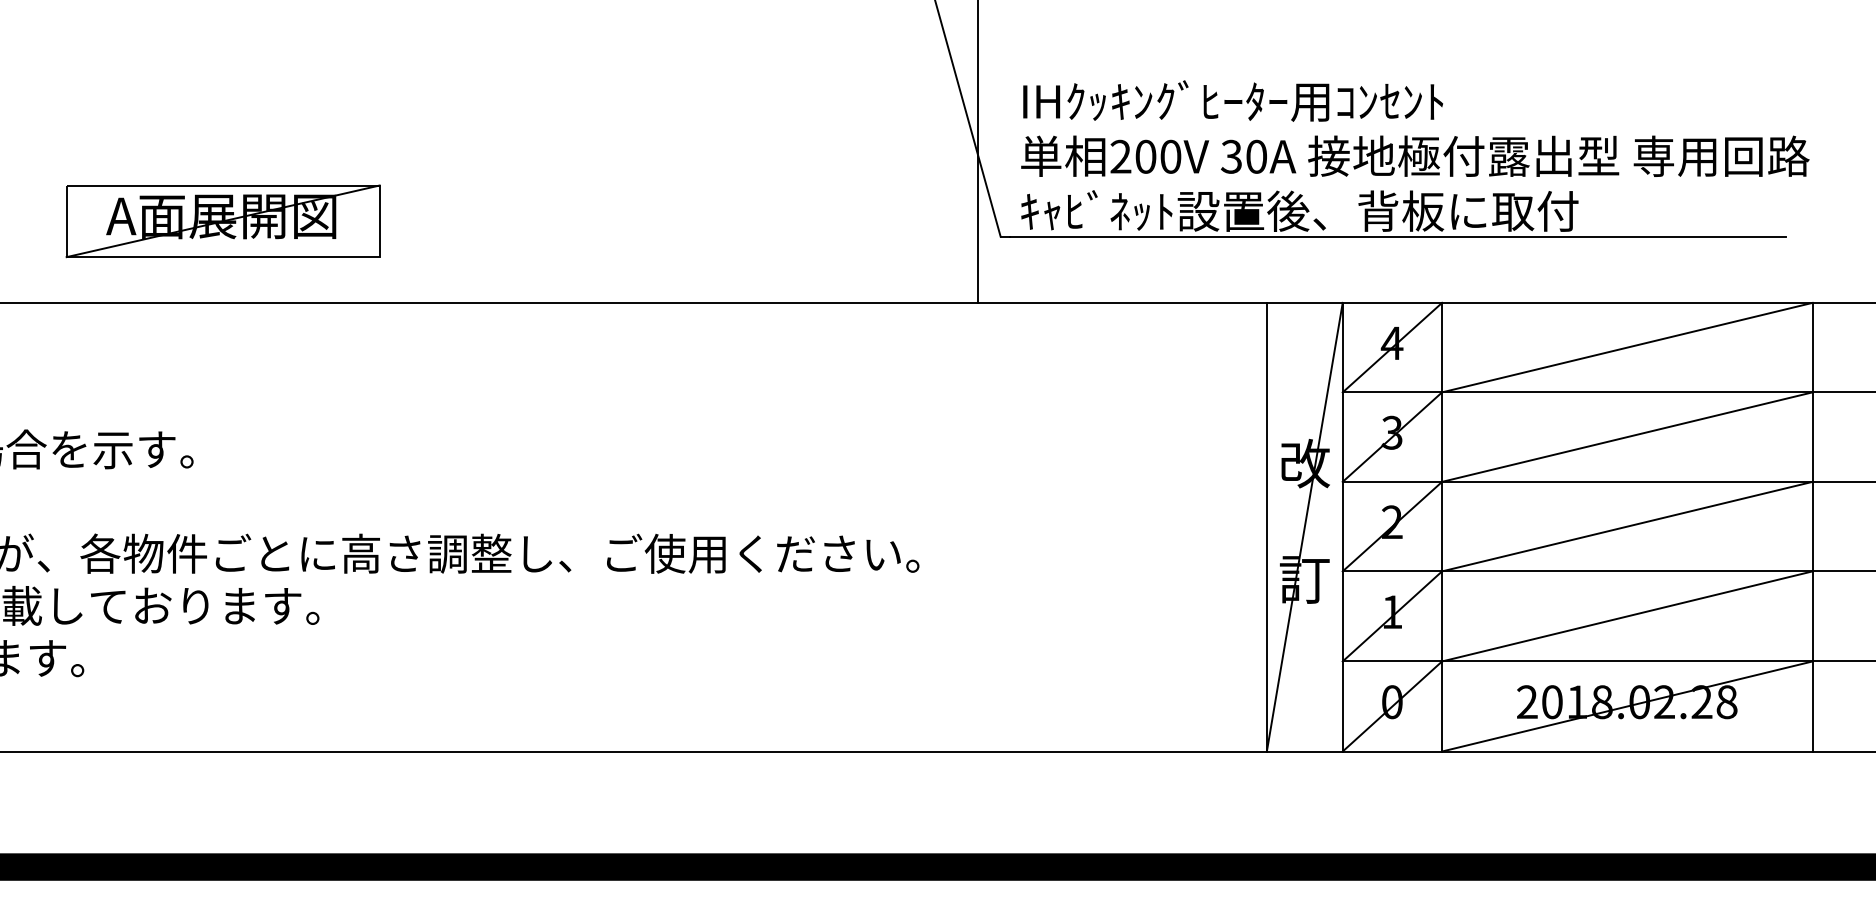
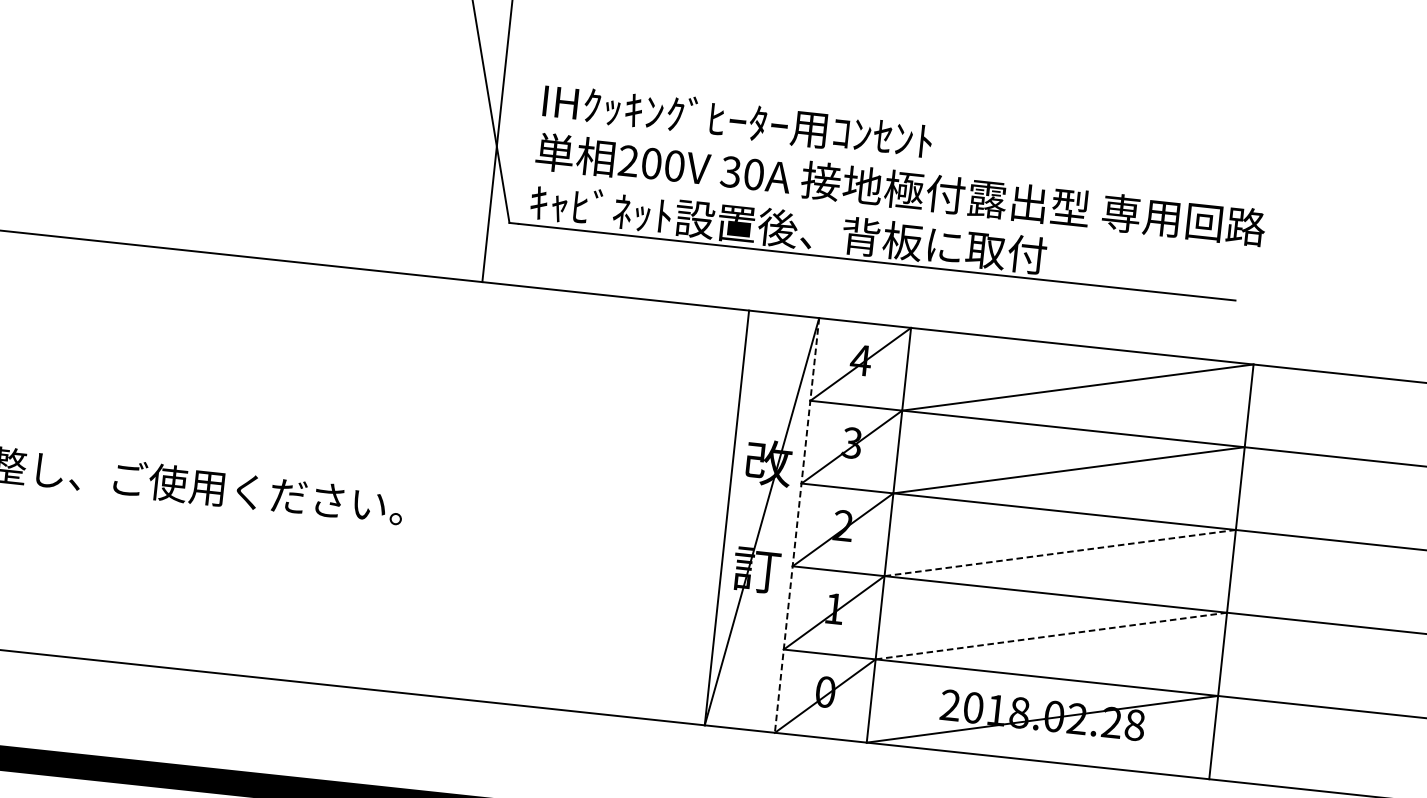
line: (1627, 526) -> (1060, 552), solid -> dashed
line: (1342, 527) -> (796, 525), solid -> dashed
line: (1627, 616) -> (1051, 636), solid -> dashed

